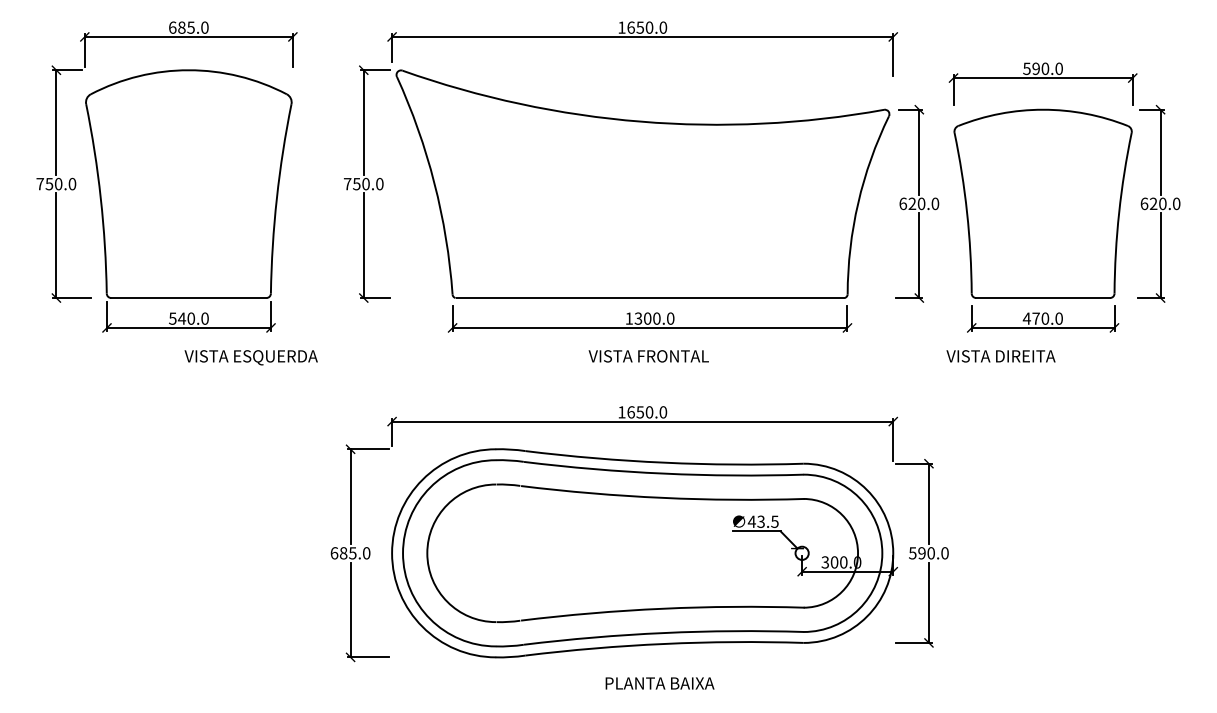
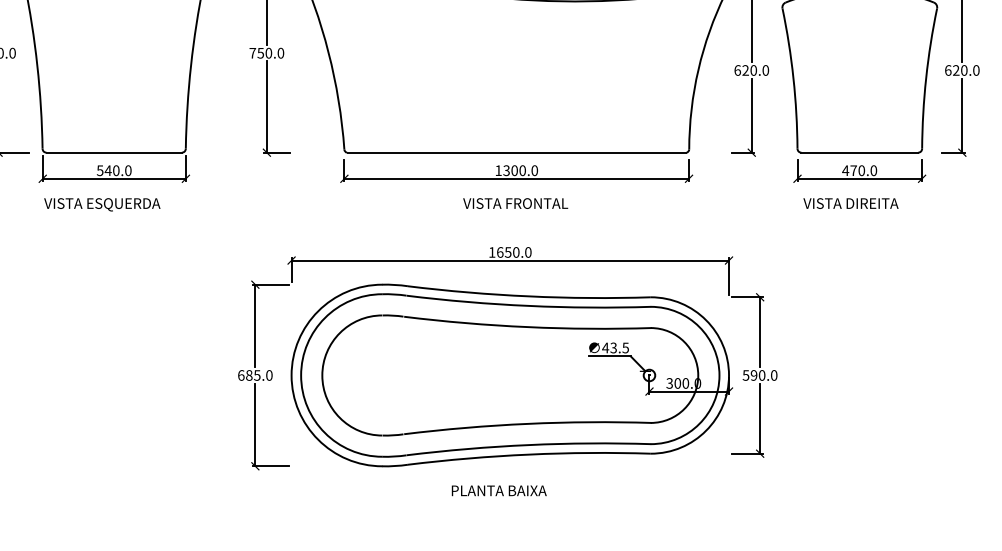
text: (1000, 356) -> (850, 203), moved
text: (250, 357) -> (101, 204), moved
text: (659, 683) -> (498, 490), moved

